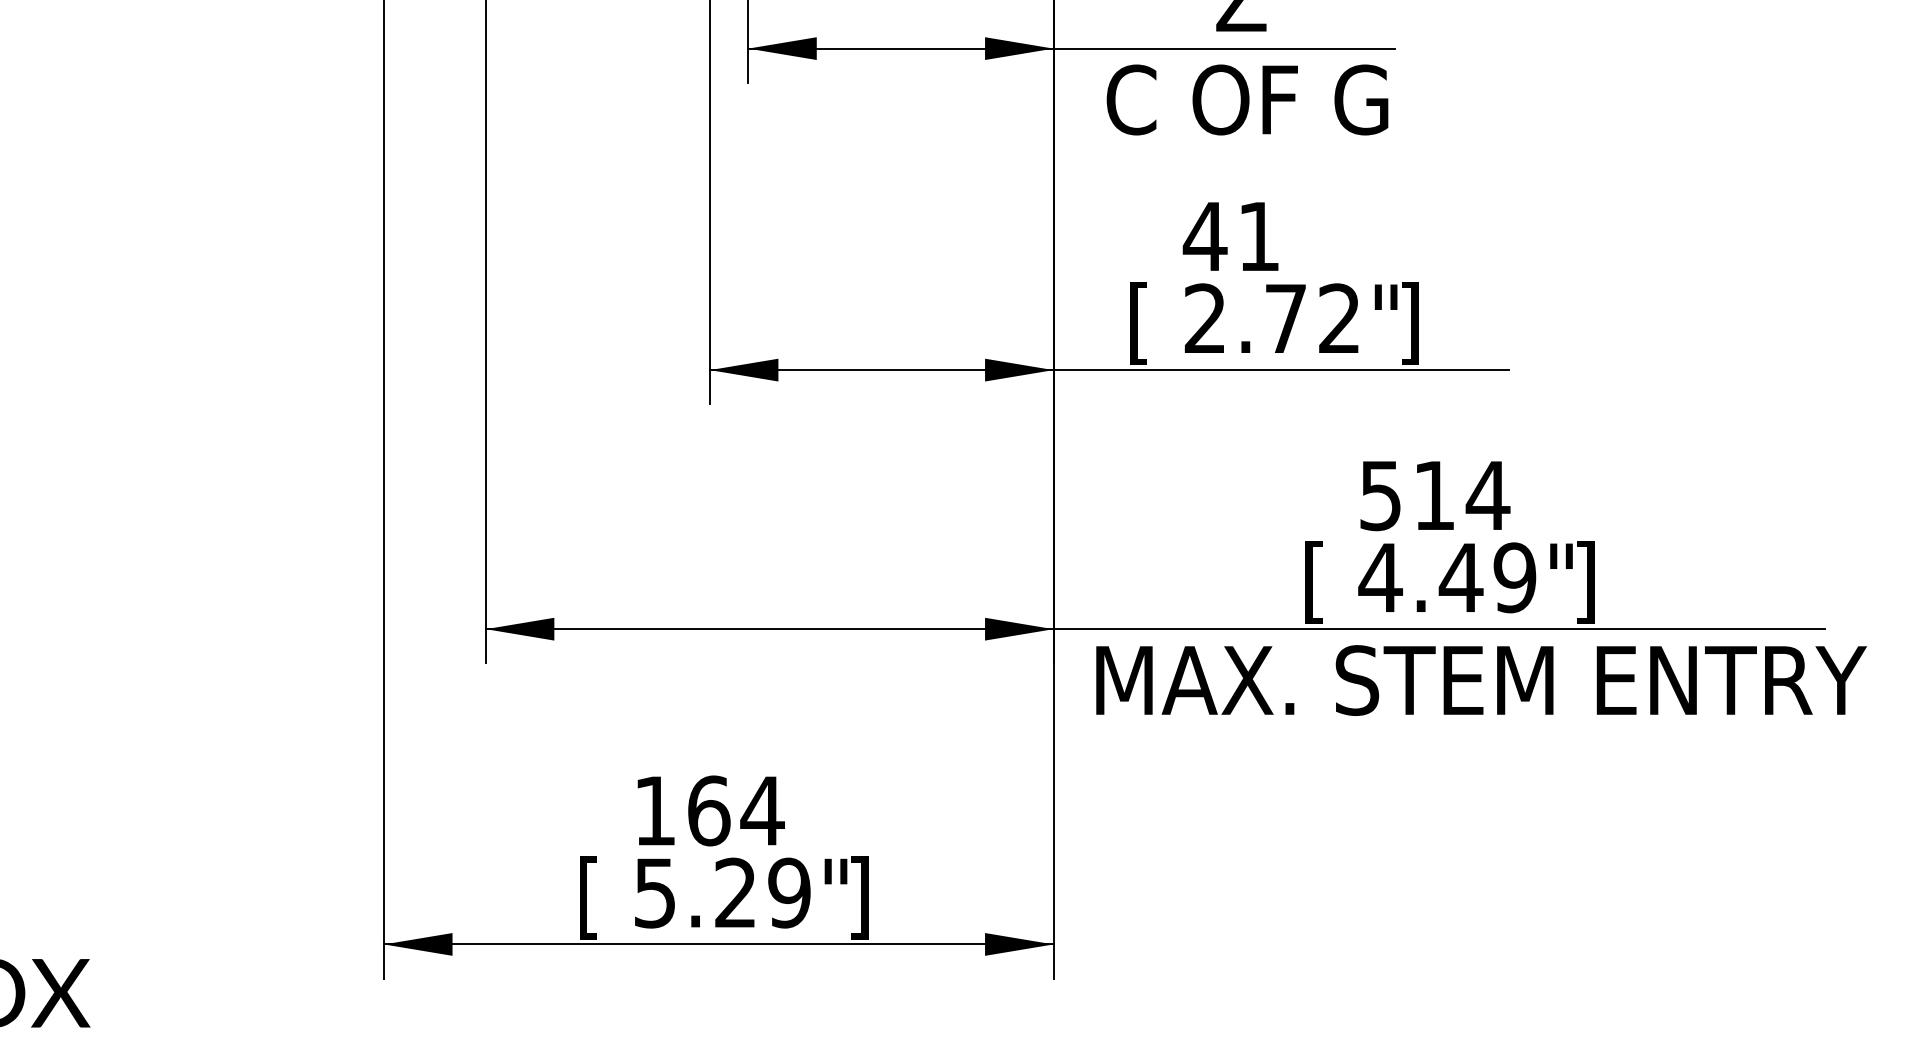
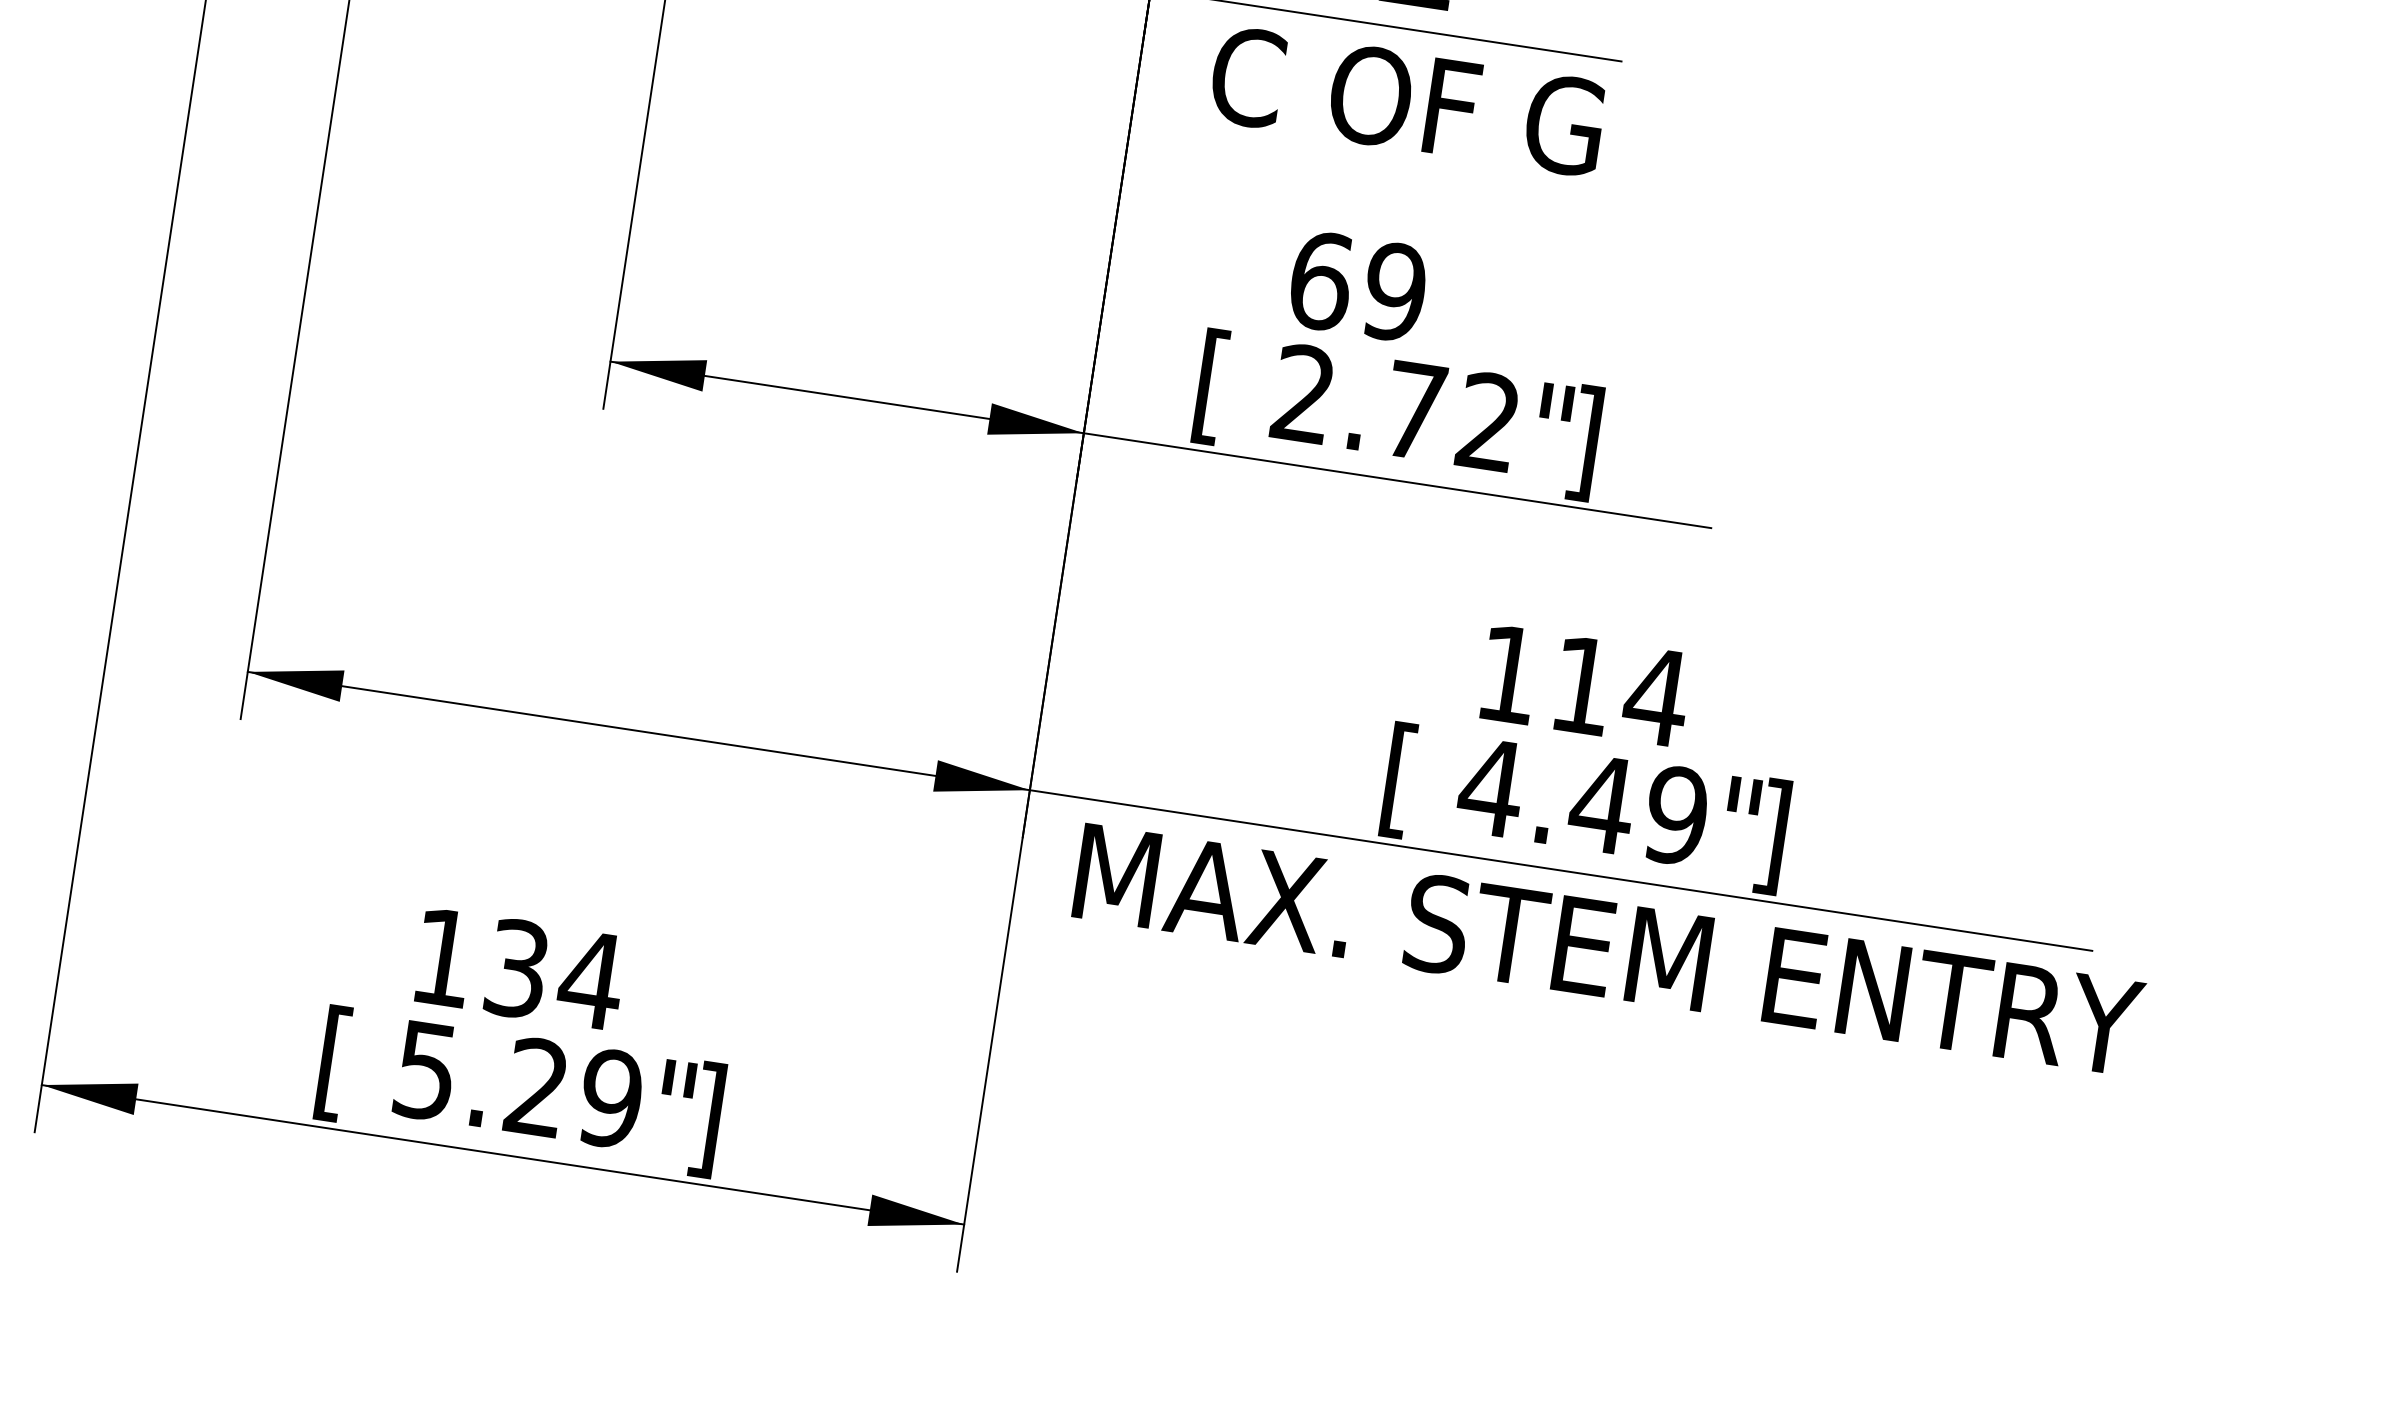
text: (1231, 236) -> (1356, 286), 41 -> 69
text: (1380, 496) -> (1508, 675), 514 -> 114
text: (709, 810) -> (518, 968), 164 -> 134

